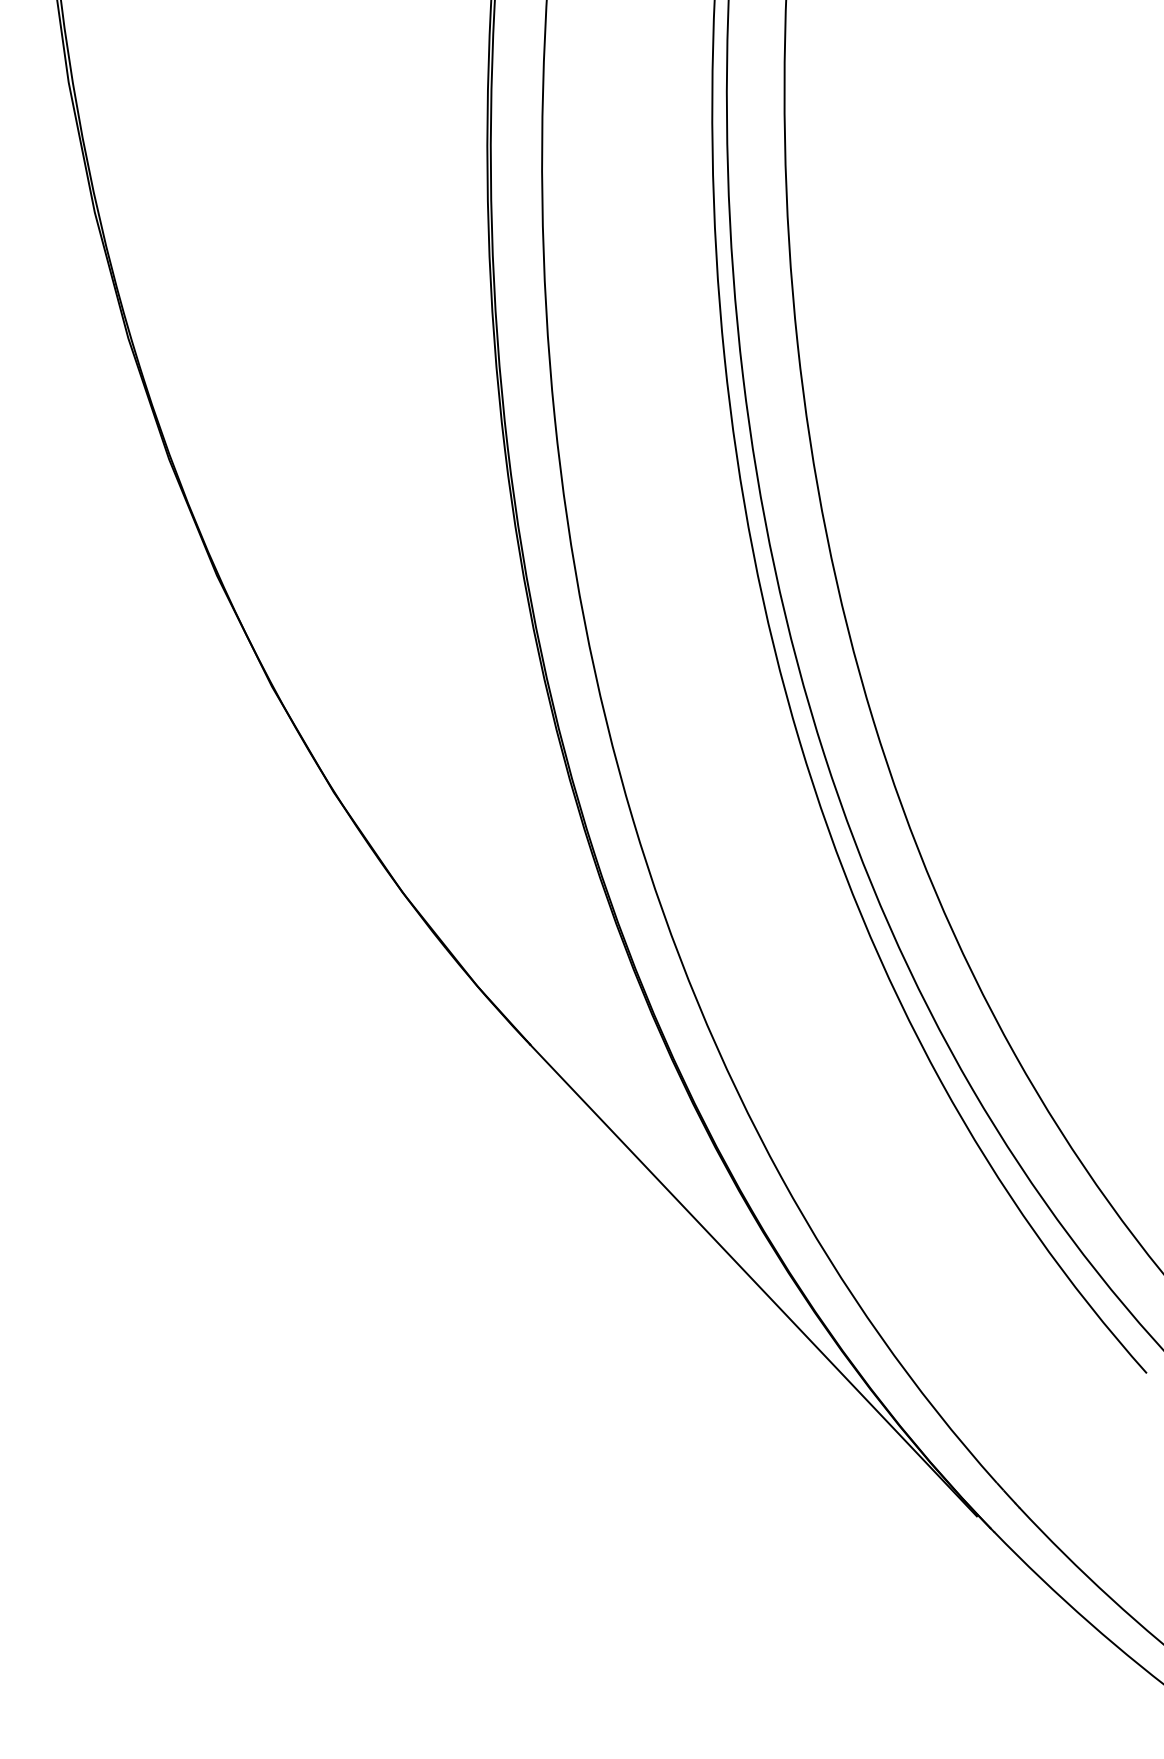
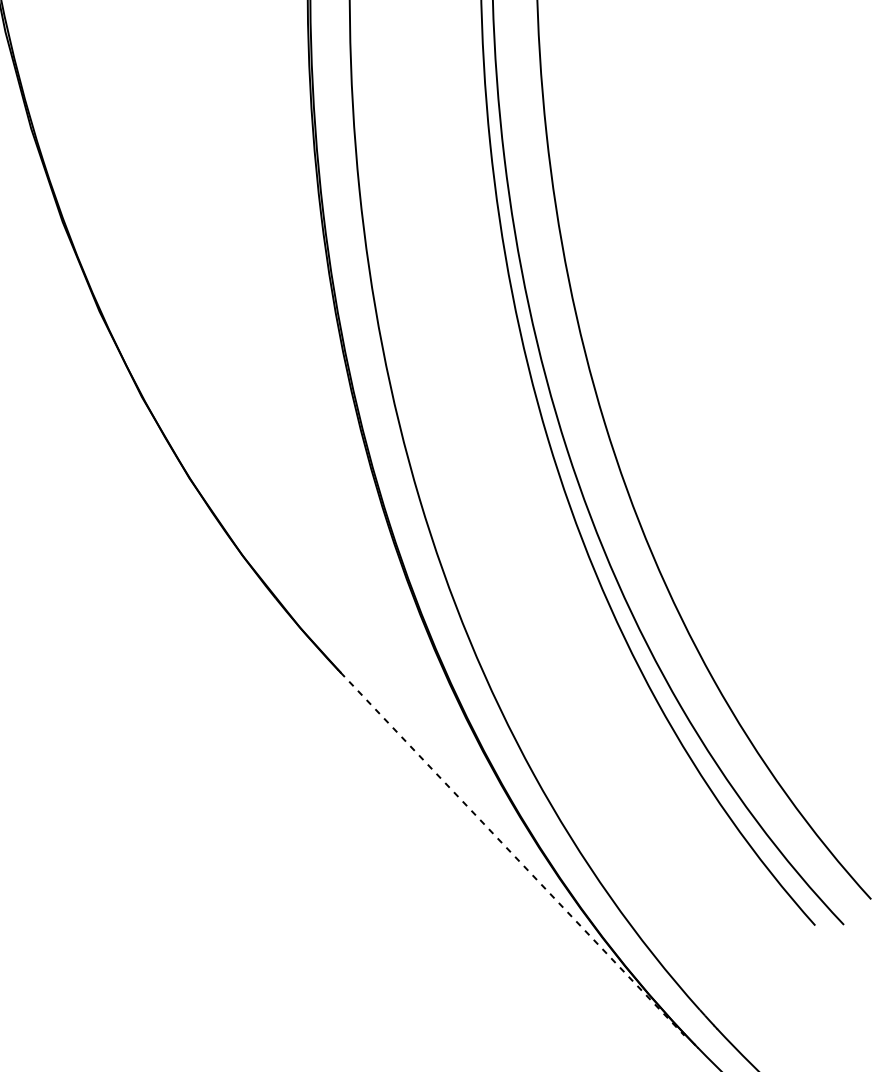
line: (753, 1280) -> (512, 854), solid -> dashed

